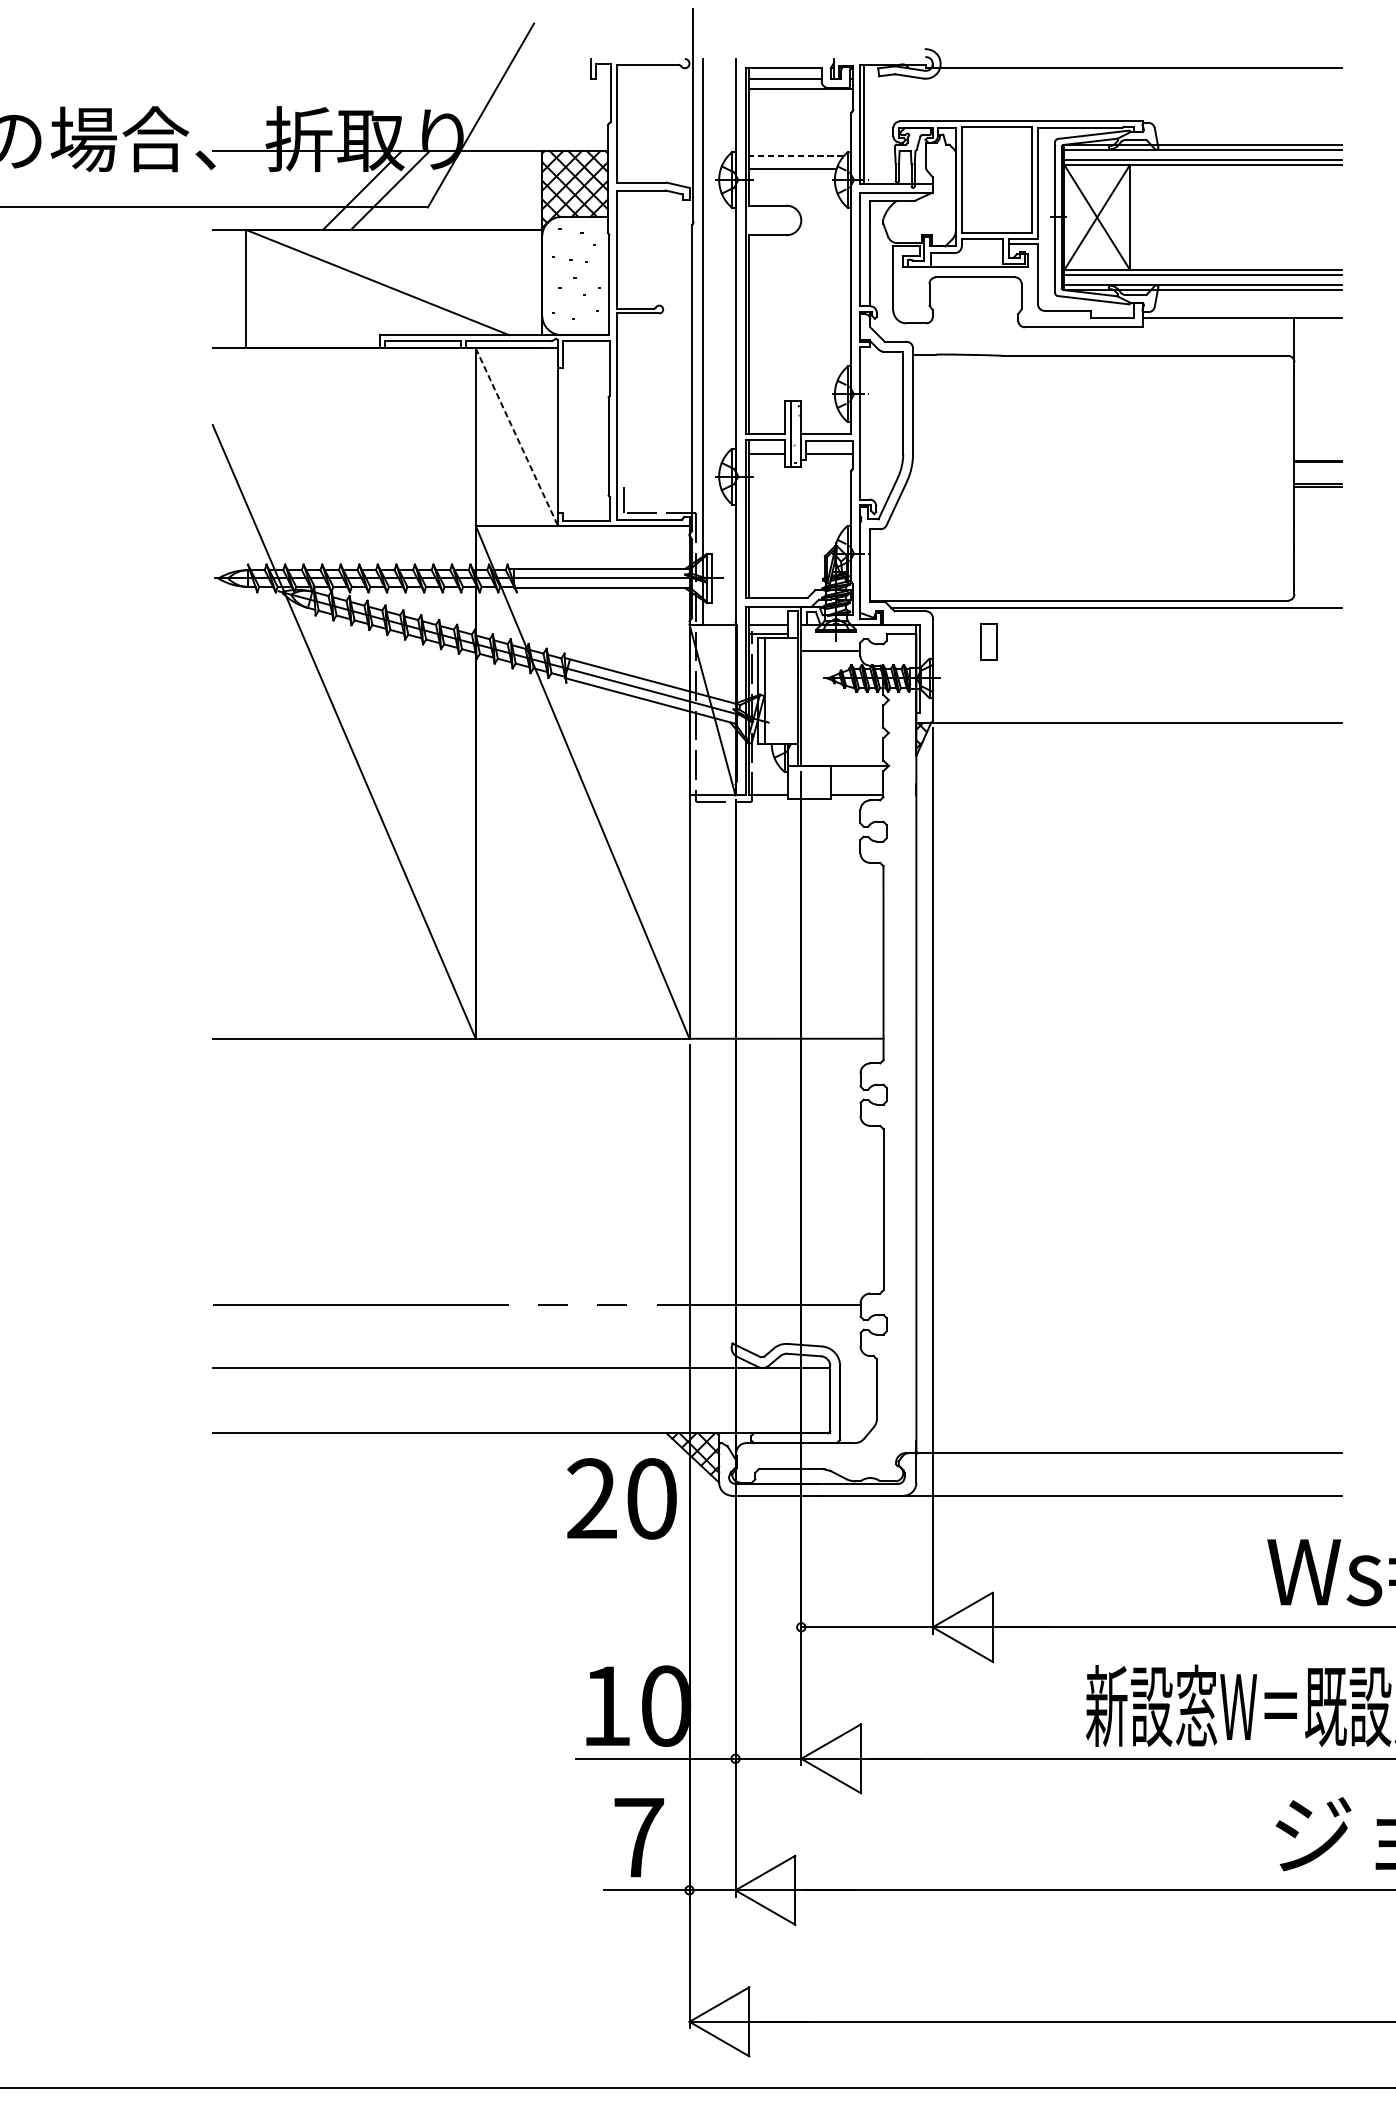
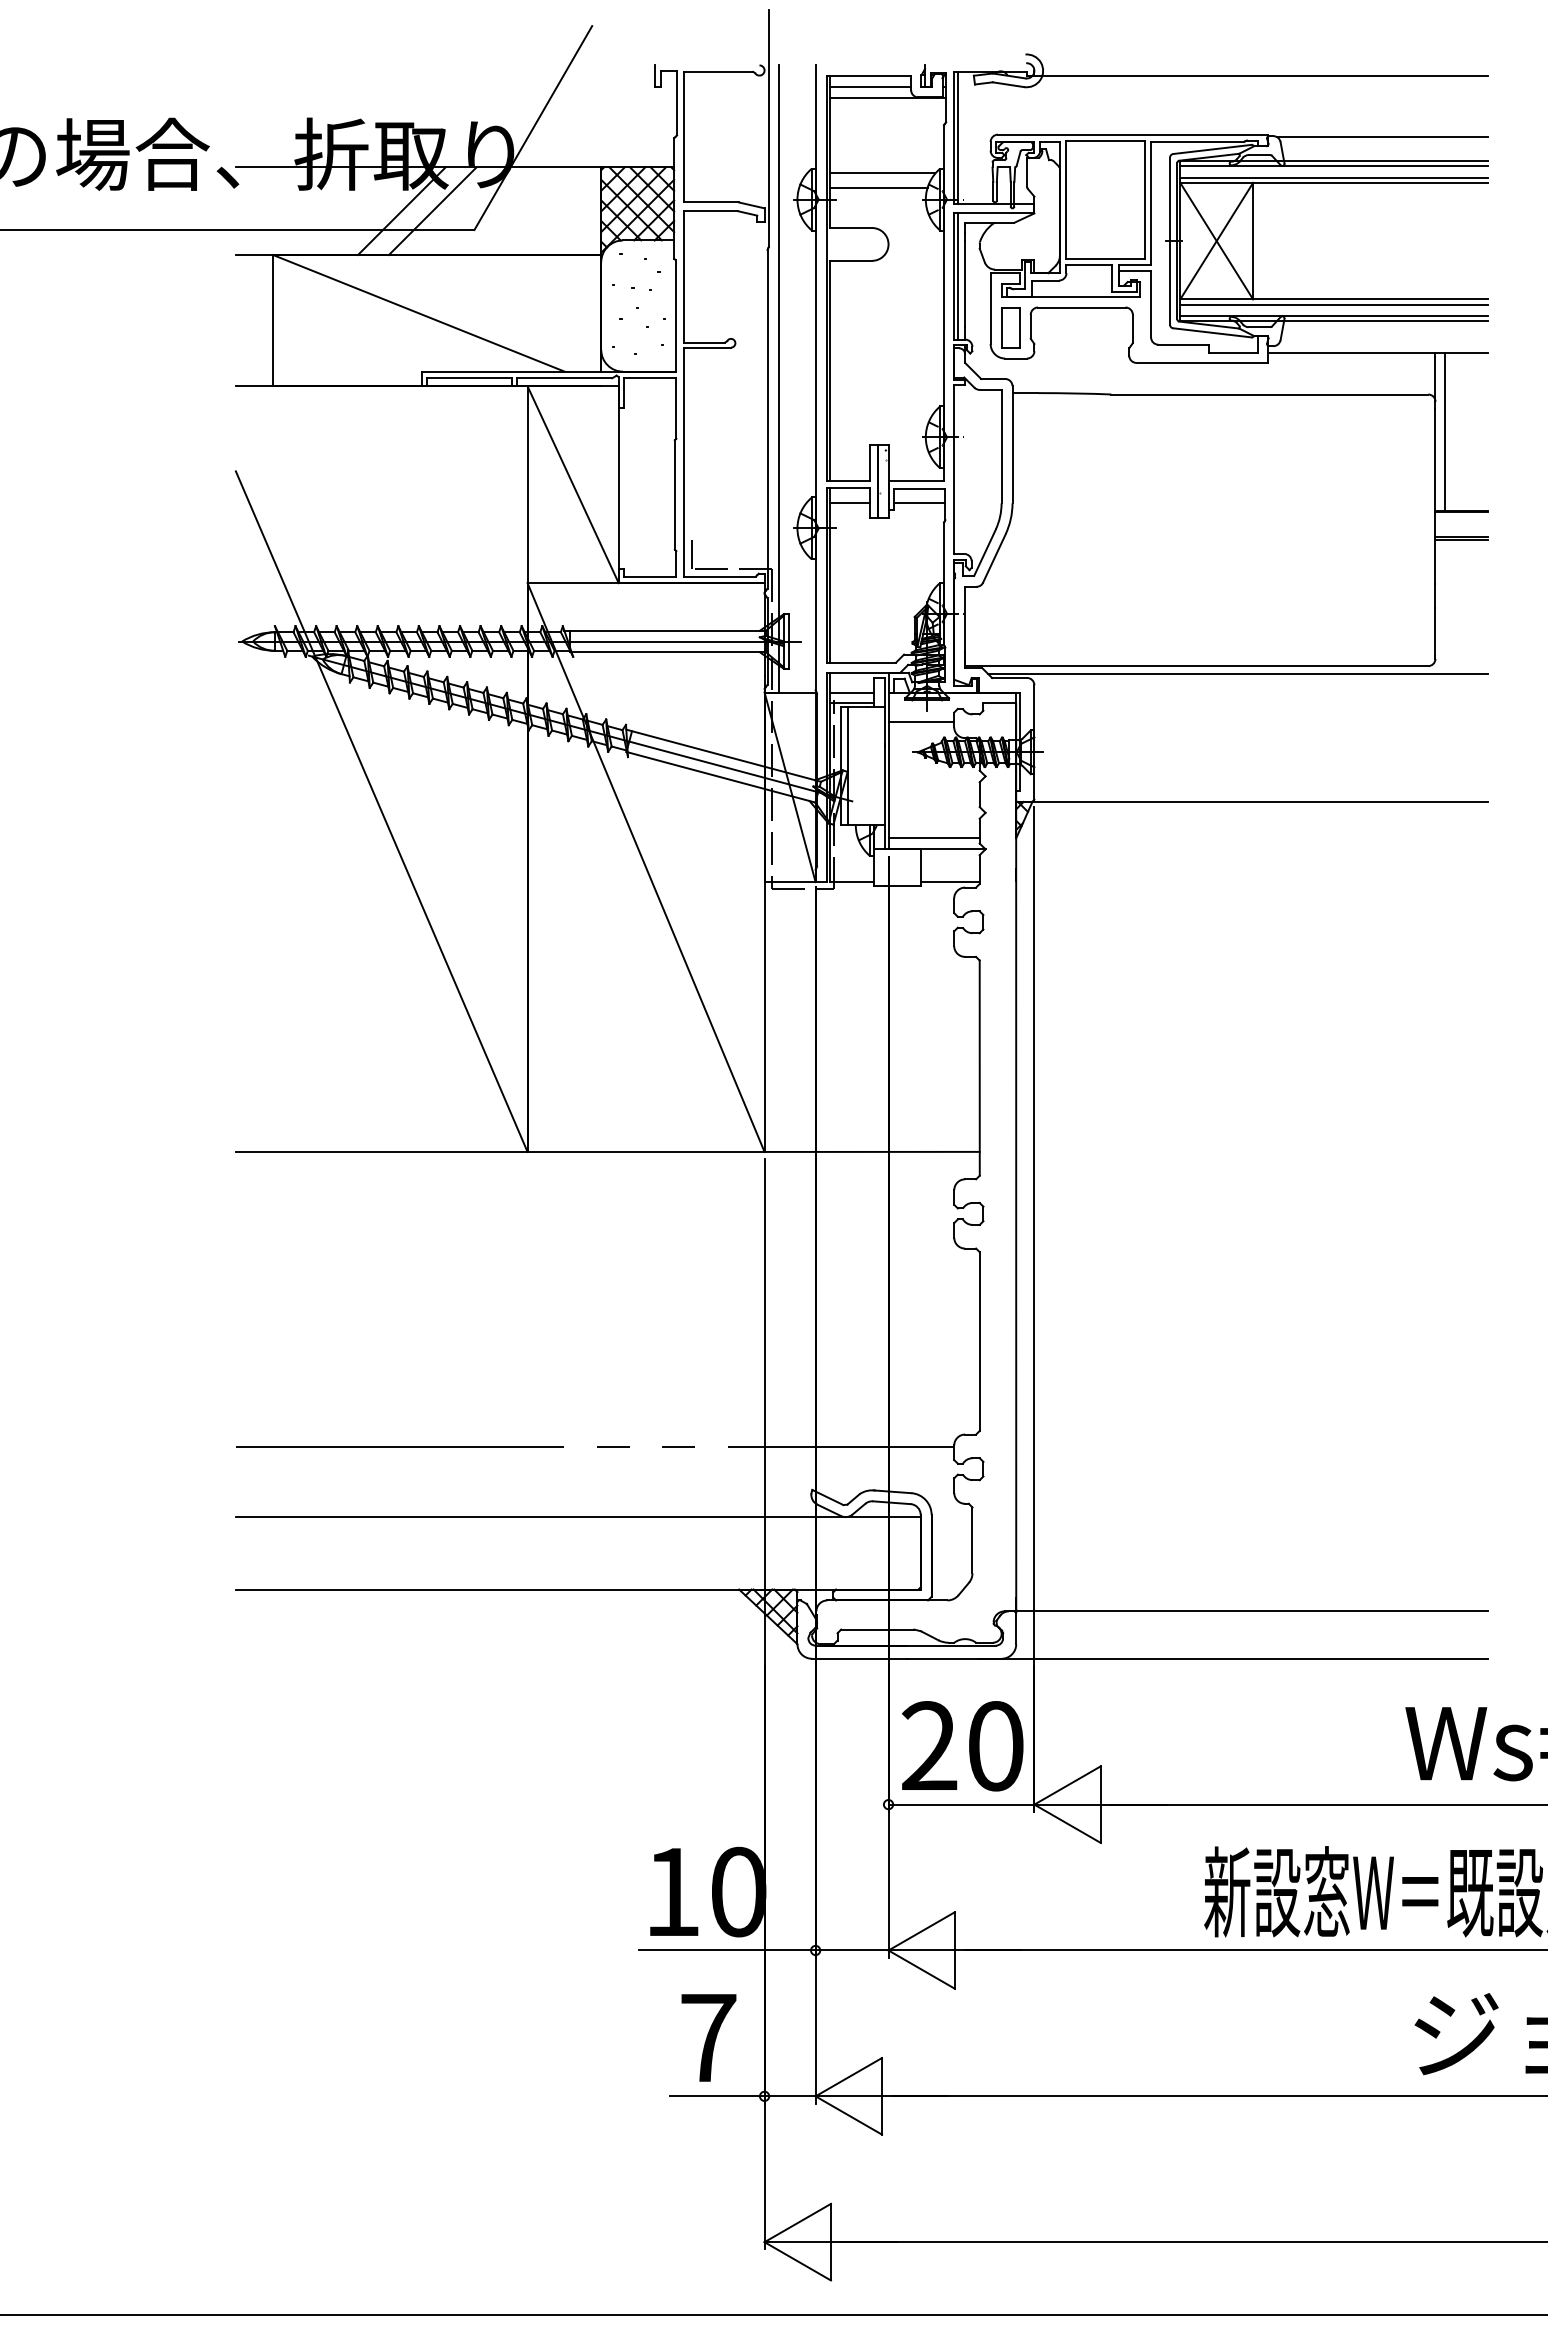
line: (1246, 123) -> (1382, 136), added
line: (795, 156) -> (882, 173), dashed -> solid
line: (863, 249) -> (957, 276), added
line: (1302, 389) -> (1444, 431), added
line: (517, 437) -> (573, 485), dashed -> solid
part: (988, 641) -> (1010, 327), moved
line: (841, 756) -> (933, 838), added
text: (621, 1499) -> (962, 1746), moved

